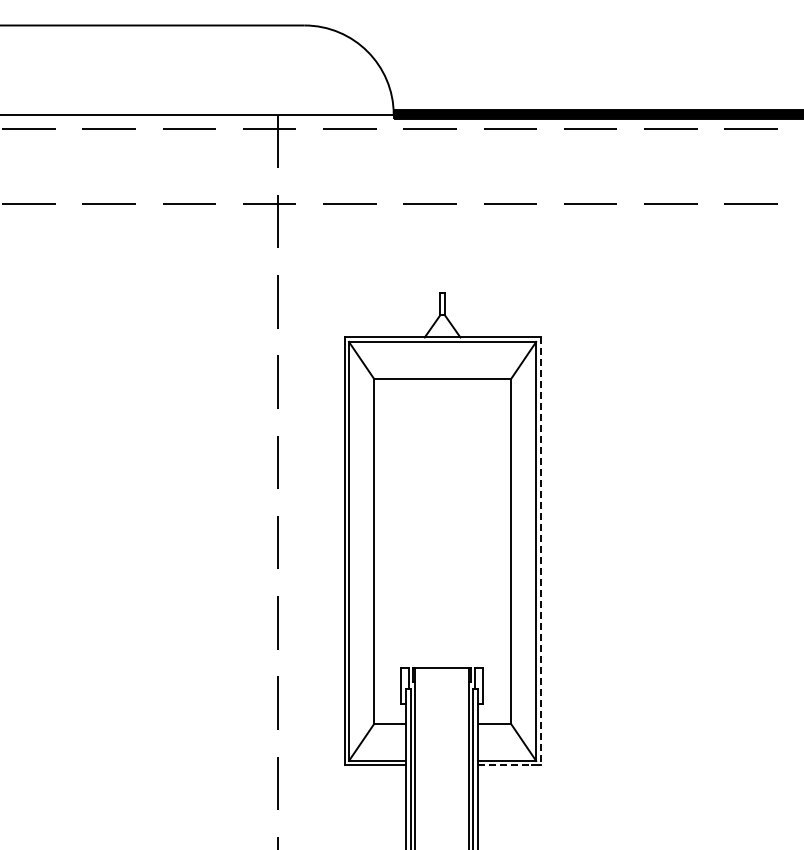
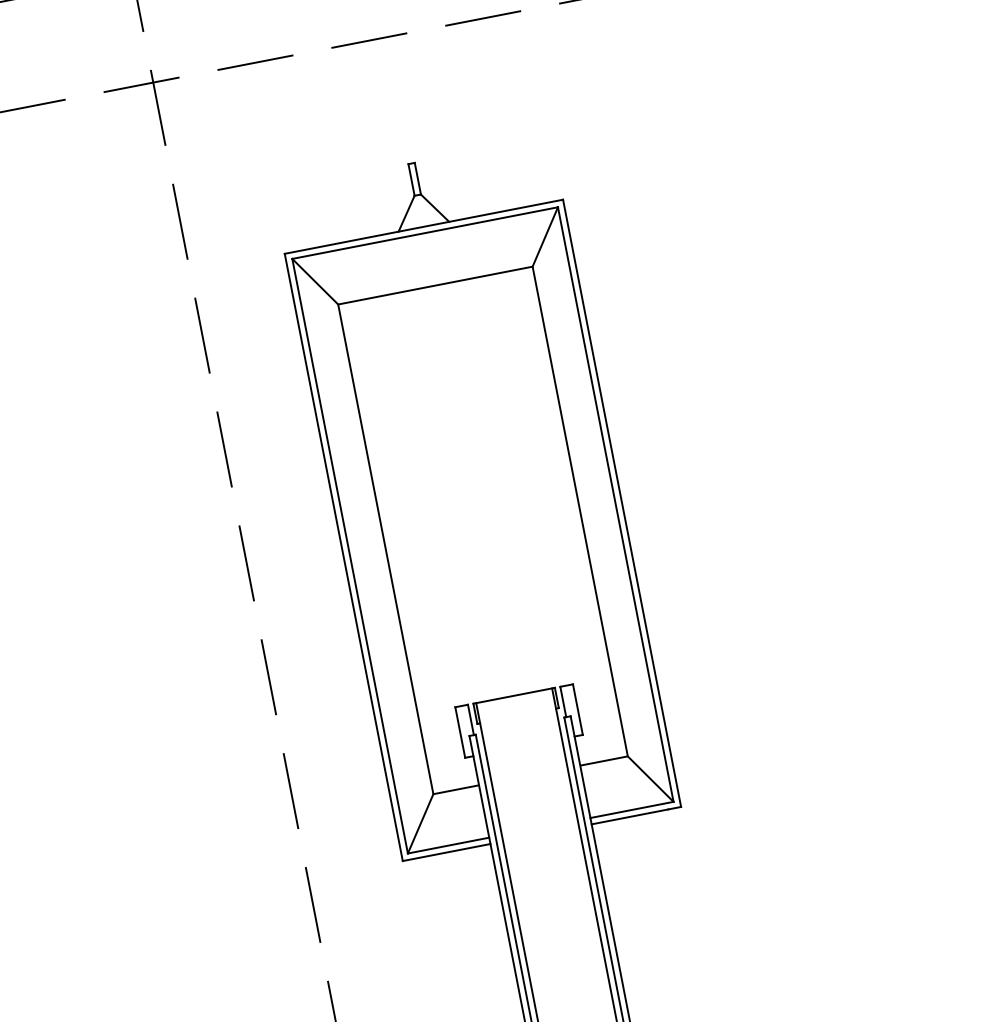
line: (540, 551) -> (621, 503), dashed -> solid
line: (505, 765) -> (631, 816), dashed -> solid

